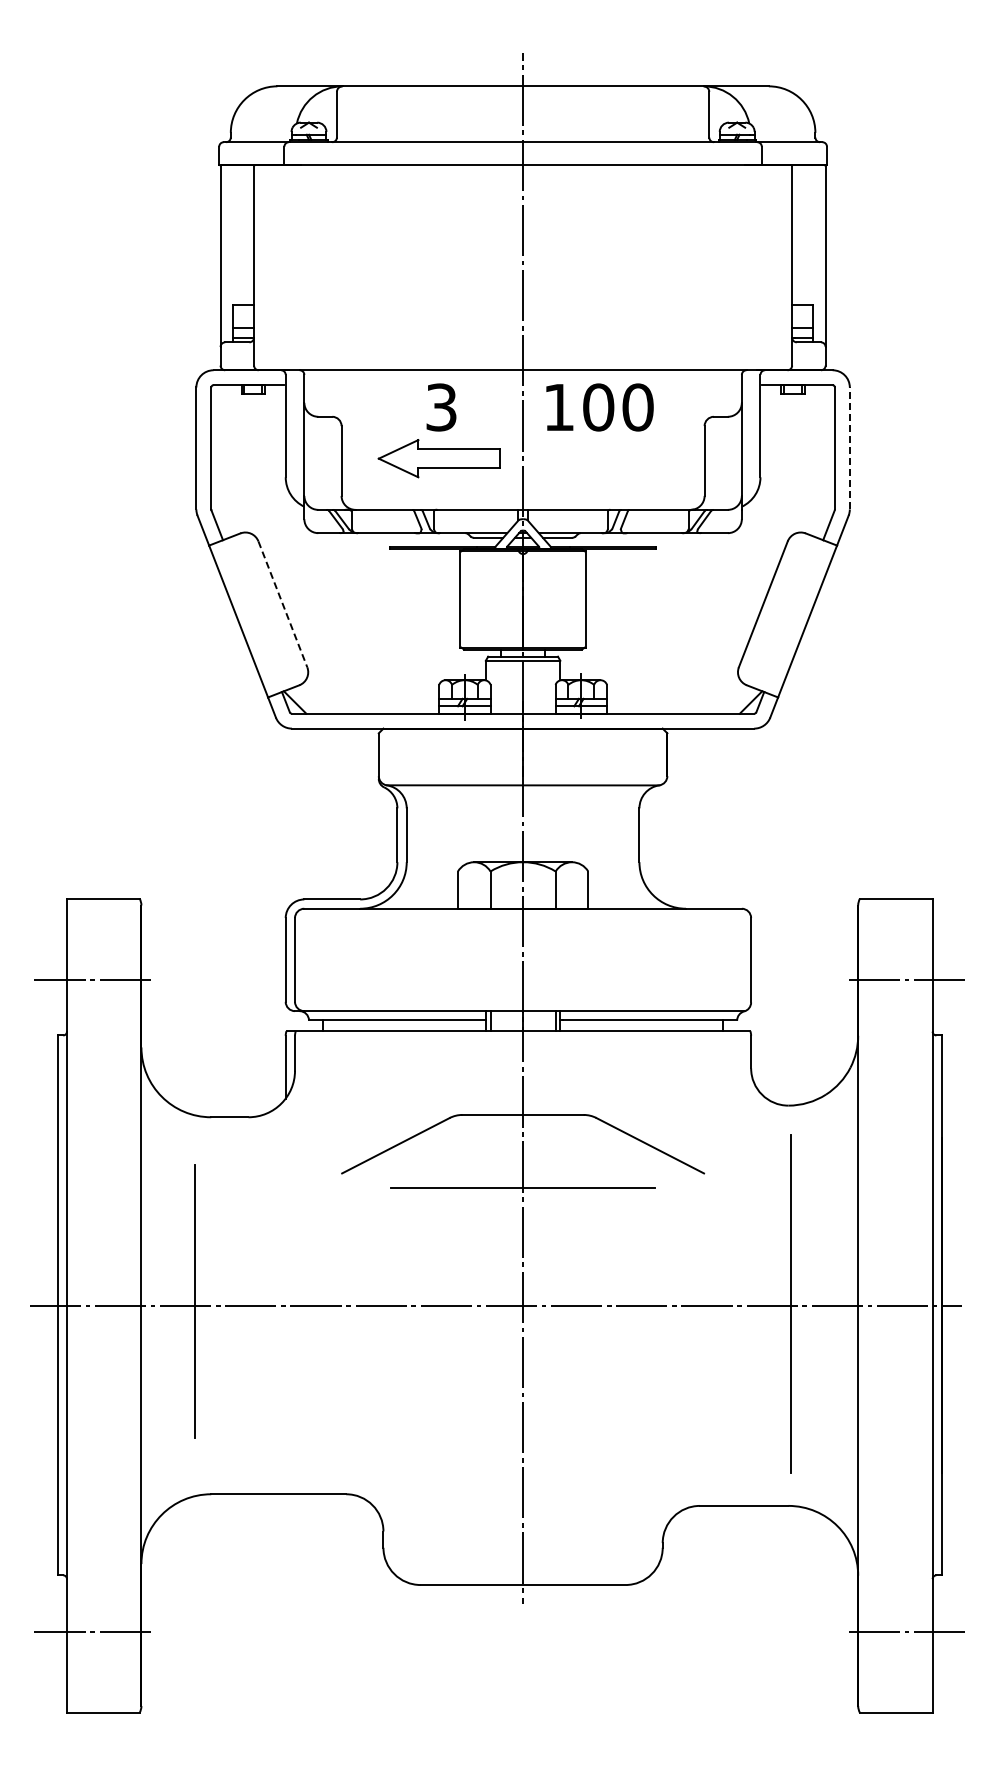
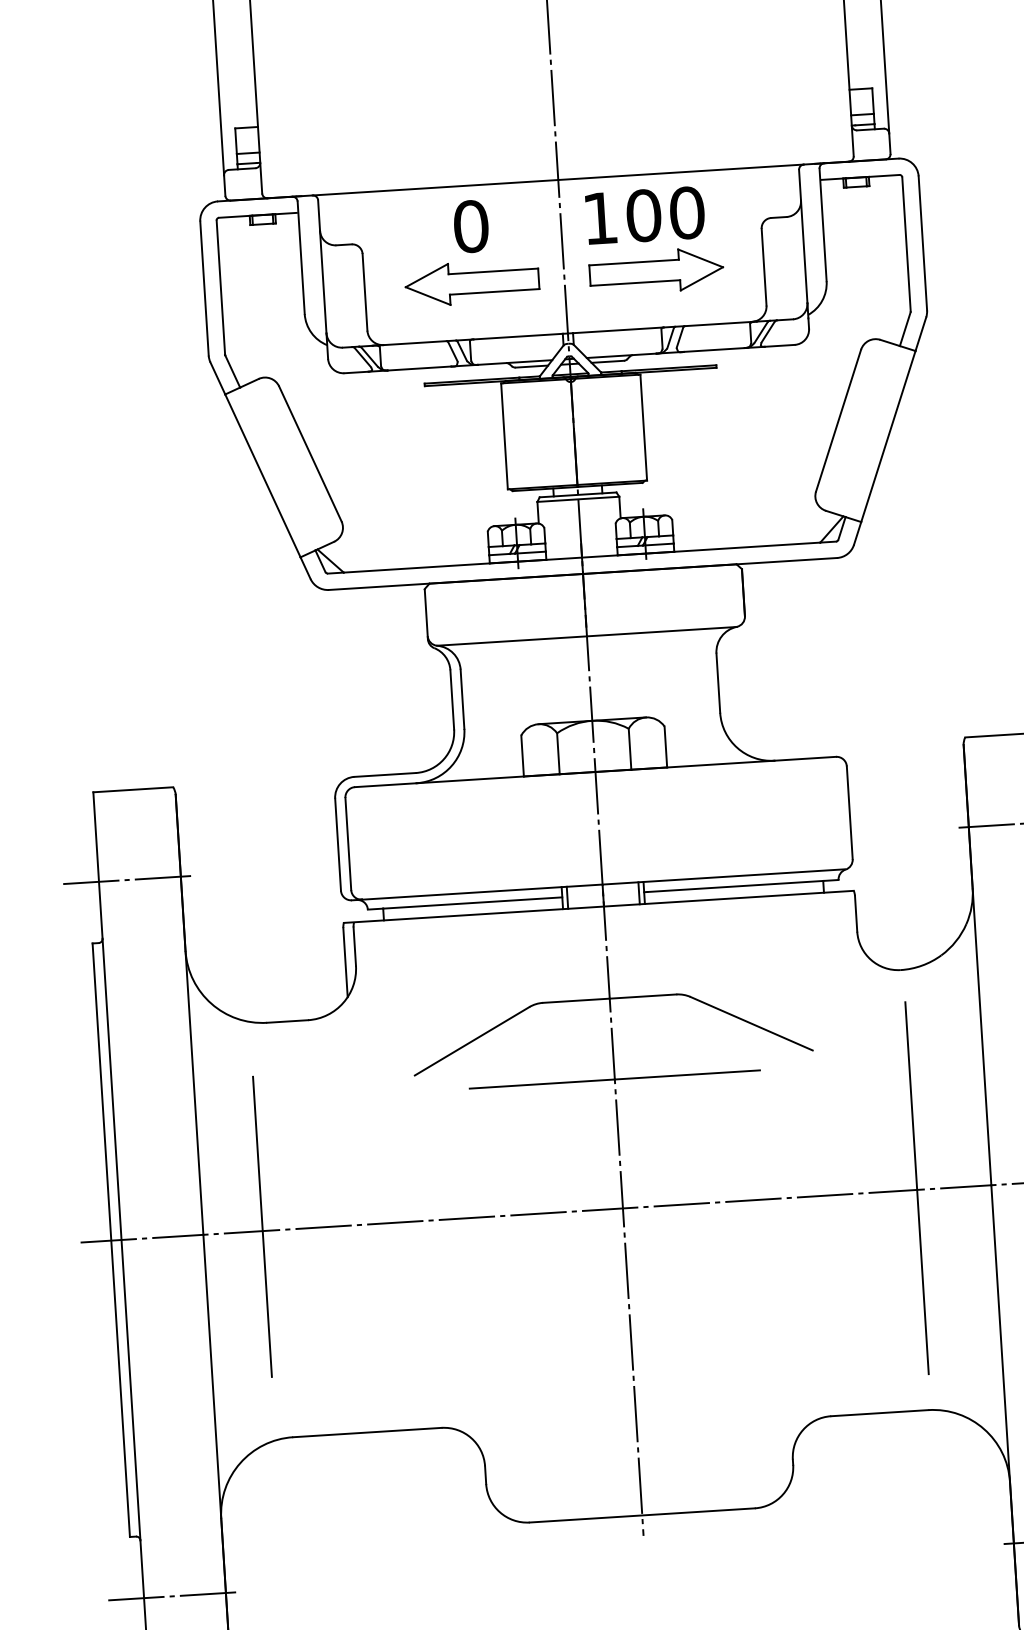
text: (441, 407) -> (471, 226), 3 -> 0
line: (849, 448) -> (922, 243), dashed -> solid
part: (606, 458) -> (656, 271), added
line: (283, 604) -> (311, 454), dashed -> solid

